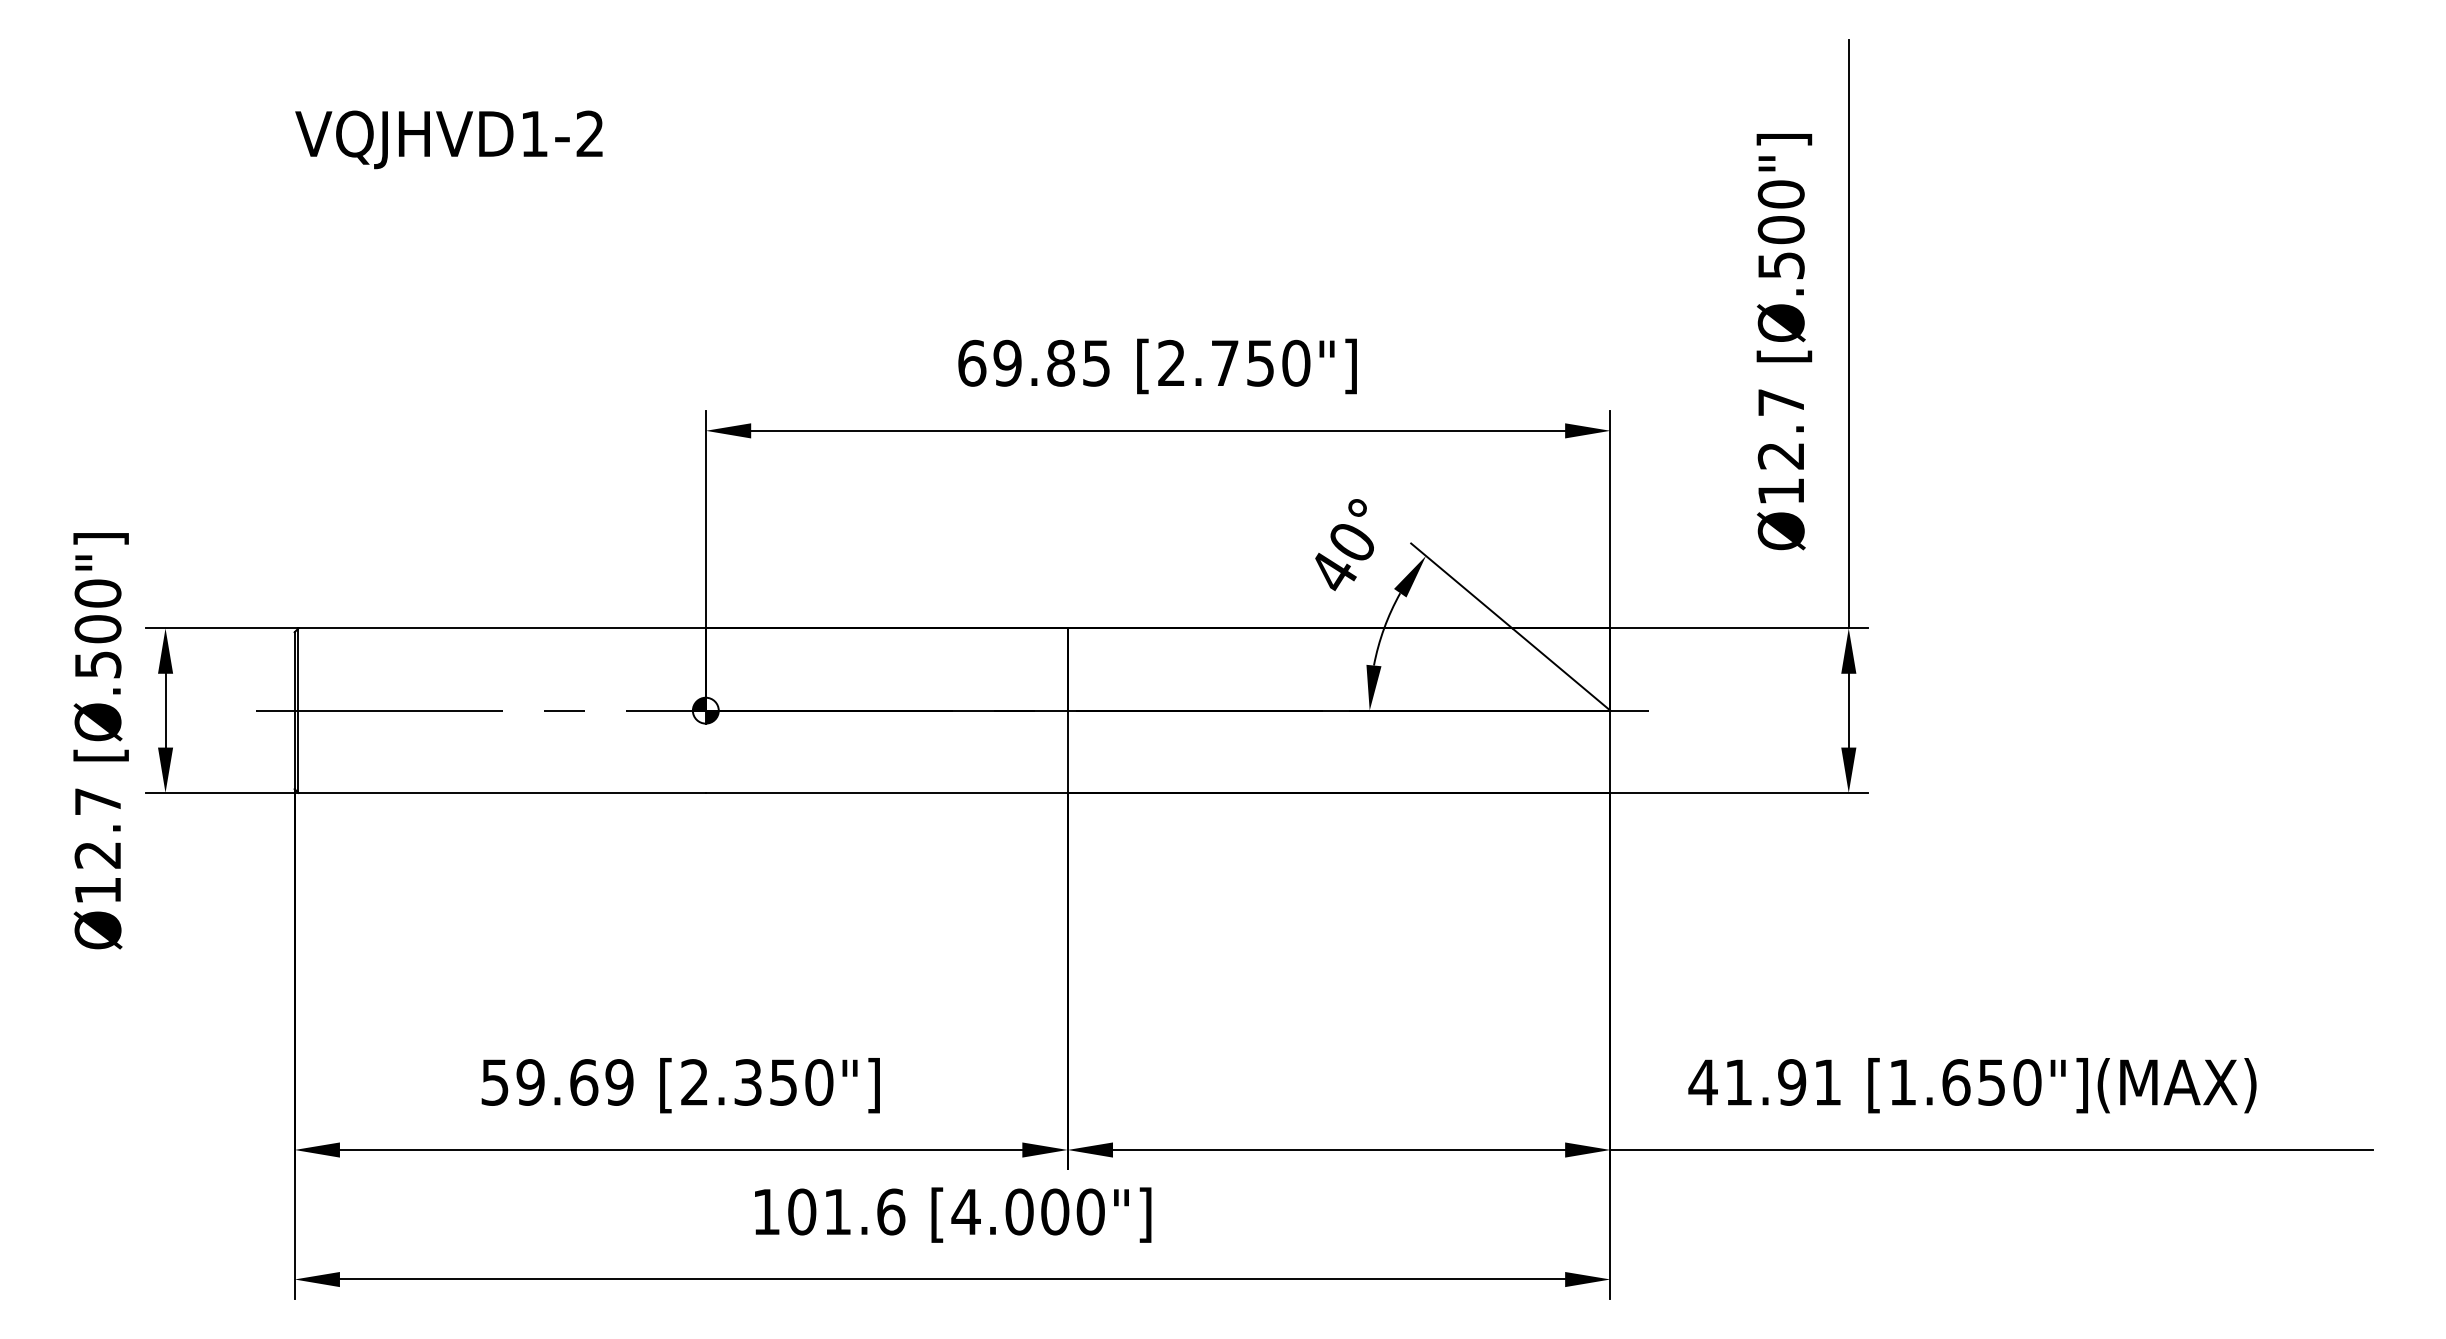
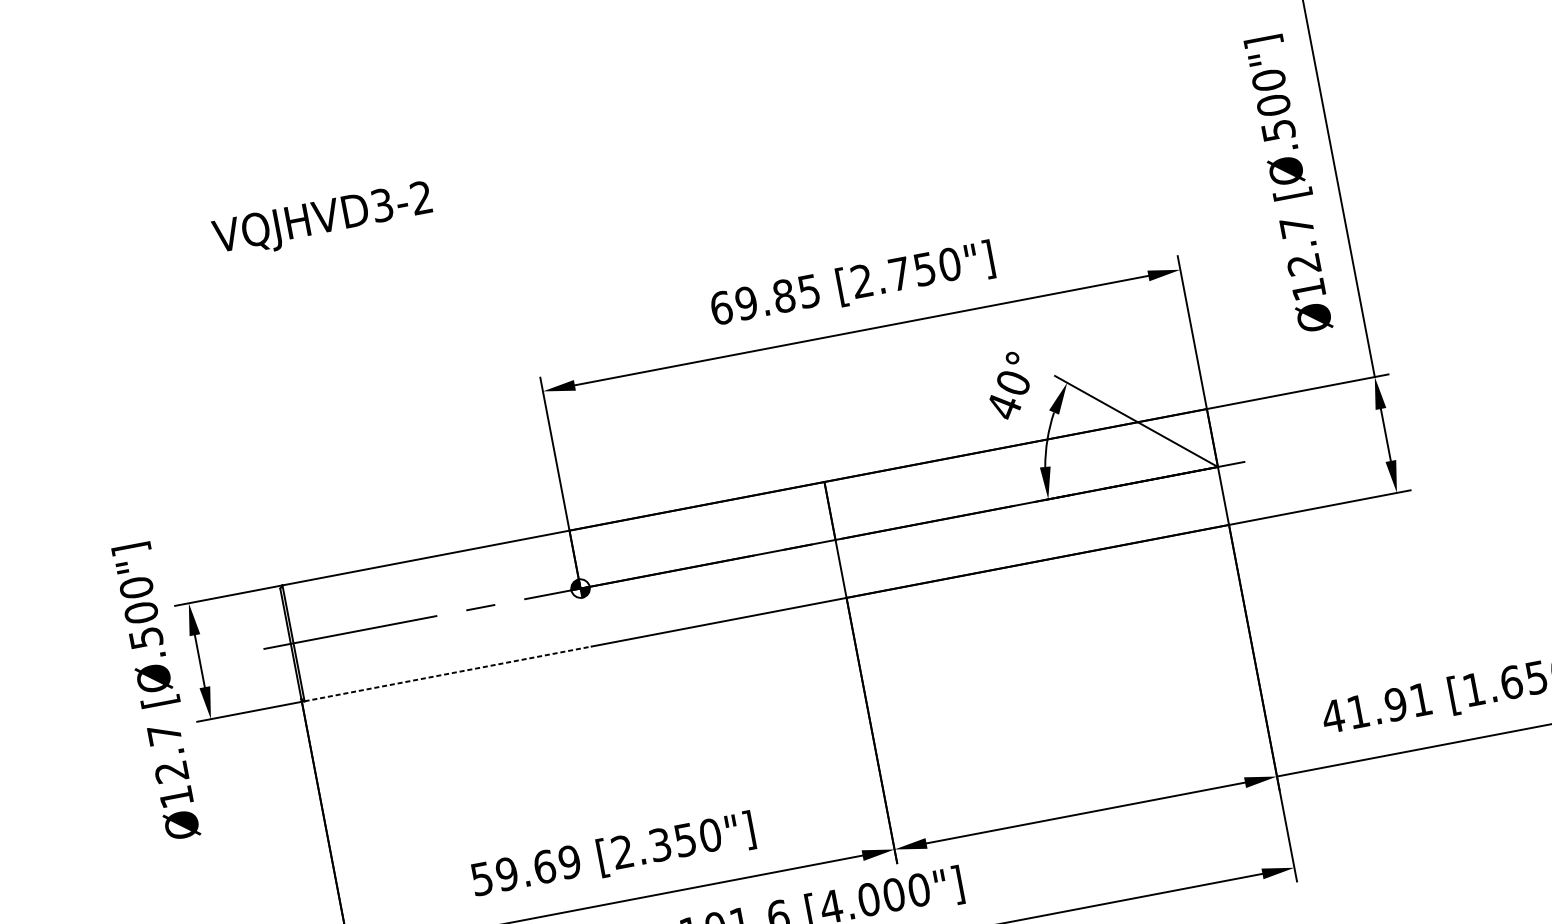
text: (534, 133) -> (382, 204), VQJHVD1-2 -> VQJHVD3-2
line: (502, 792) -> (448, 673), solid -> dashed

